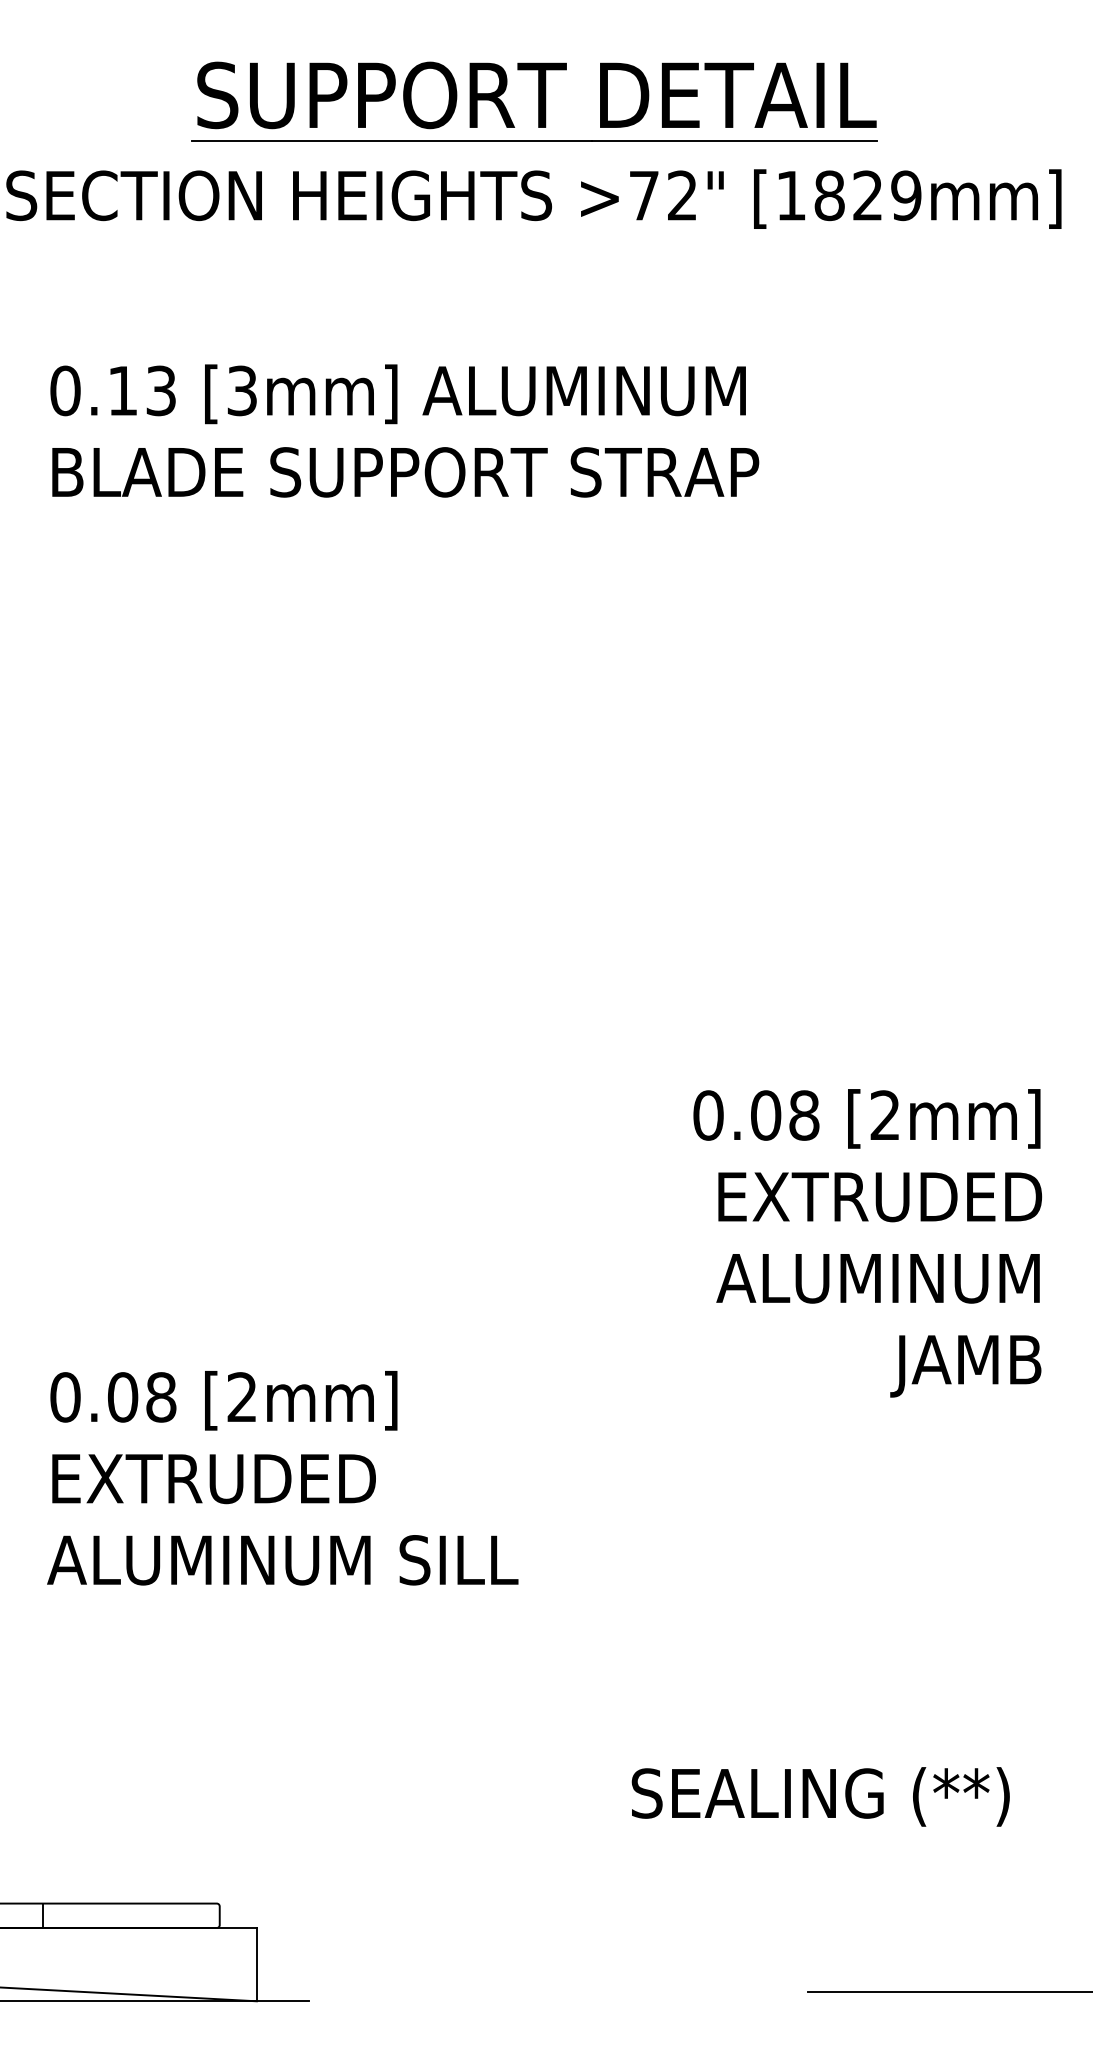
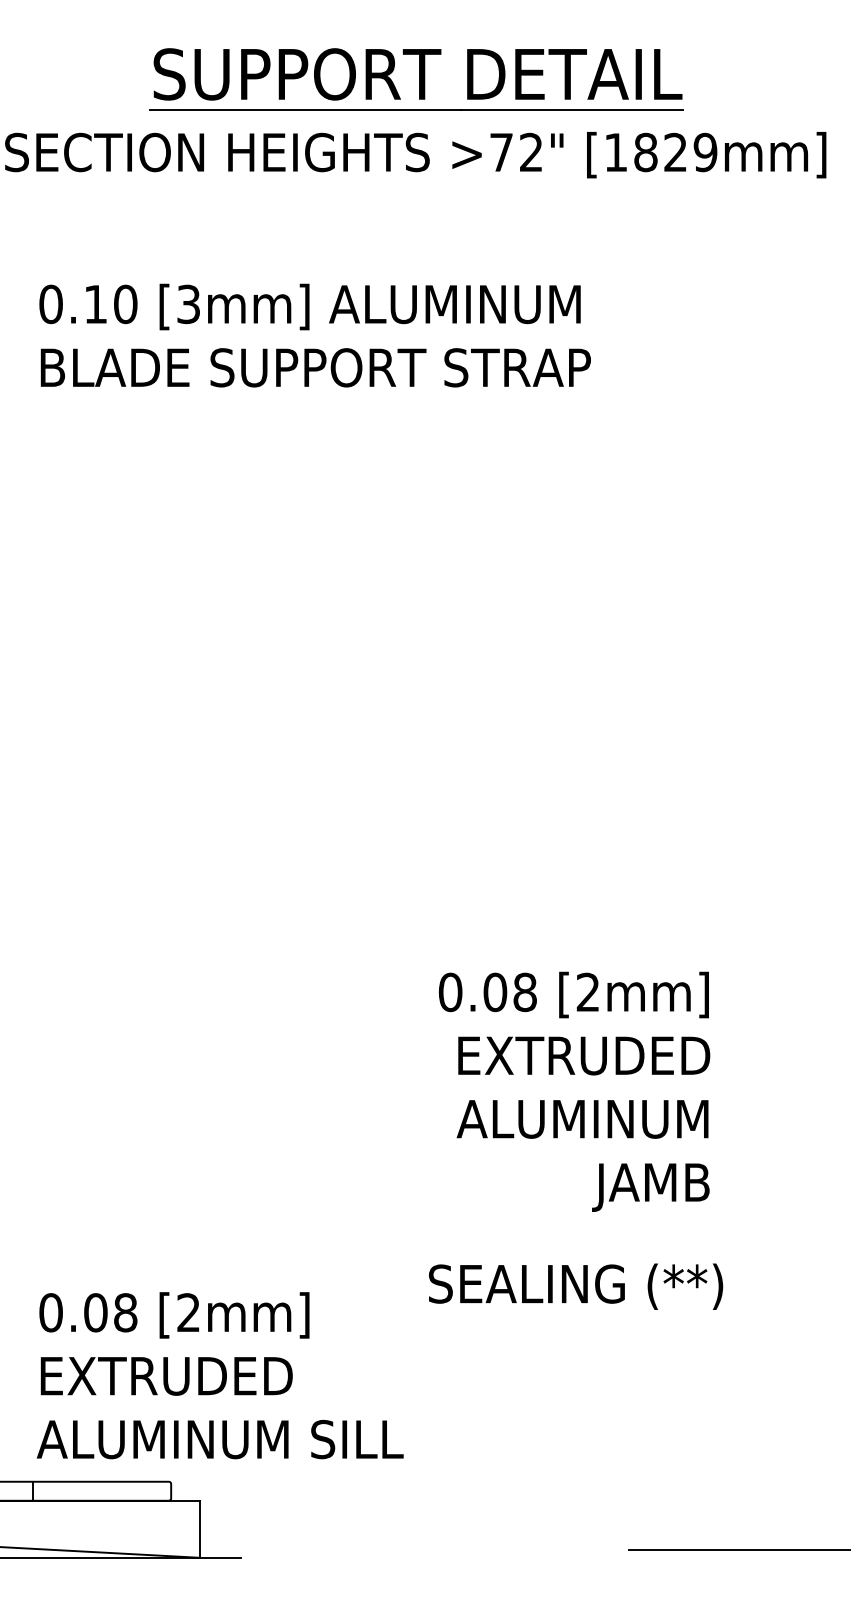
text: (161, 391) -> (125, 304), 0.13 -> 0.10
text: (867, 1242) -> (574, 1091), moved
text: (281, 1477) -> (219, 1375), moved
text: (821, 1796) -> (576, 1286), moved

